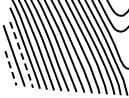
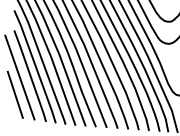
line: (21, 54) -> (30, 75), dashed -> solid
line: (11, 68) -> (16, 95), dashed -> solid

